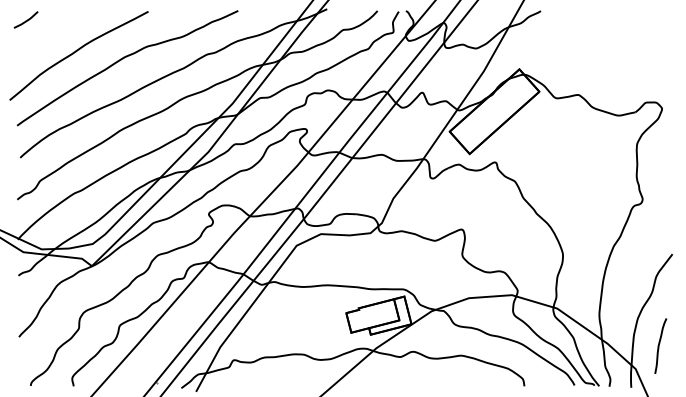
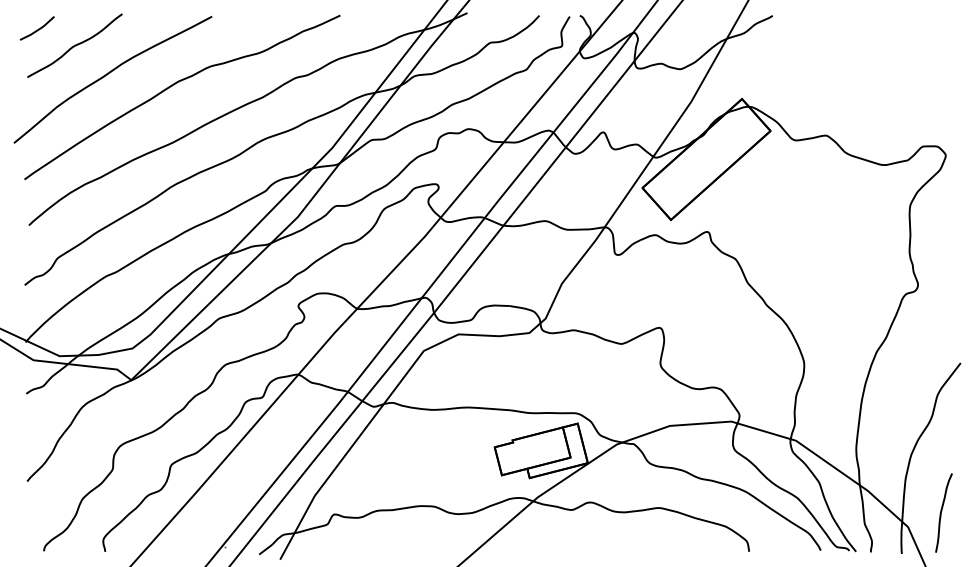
curve: (51, 31) -> (73, 44), added
curve: (659, 345) -> (942, 512), moved

